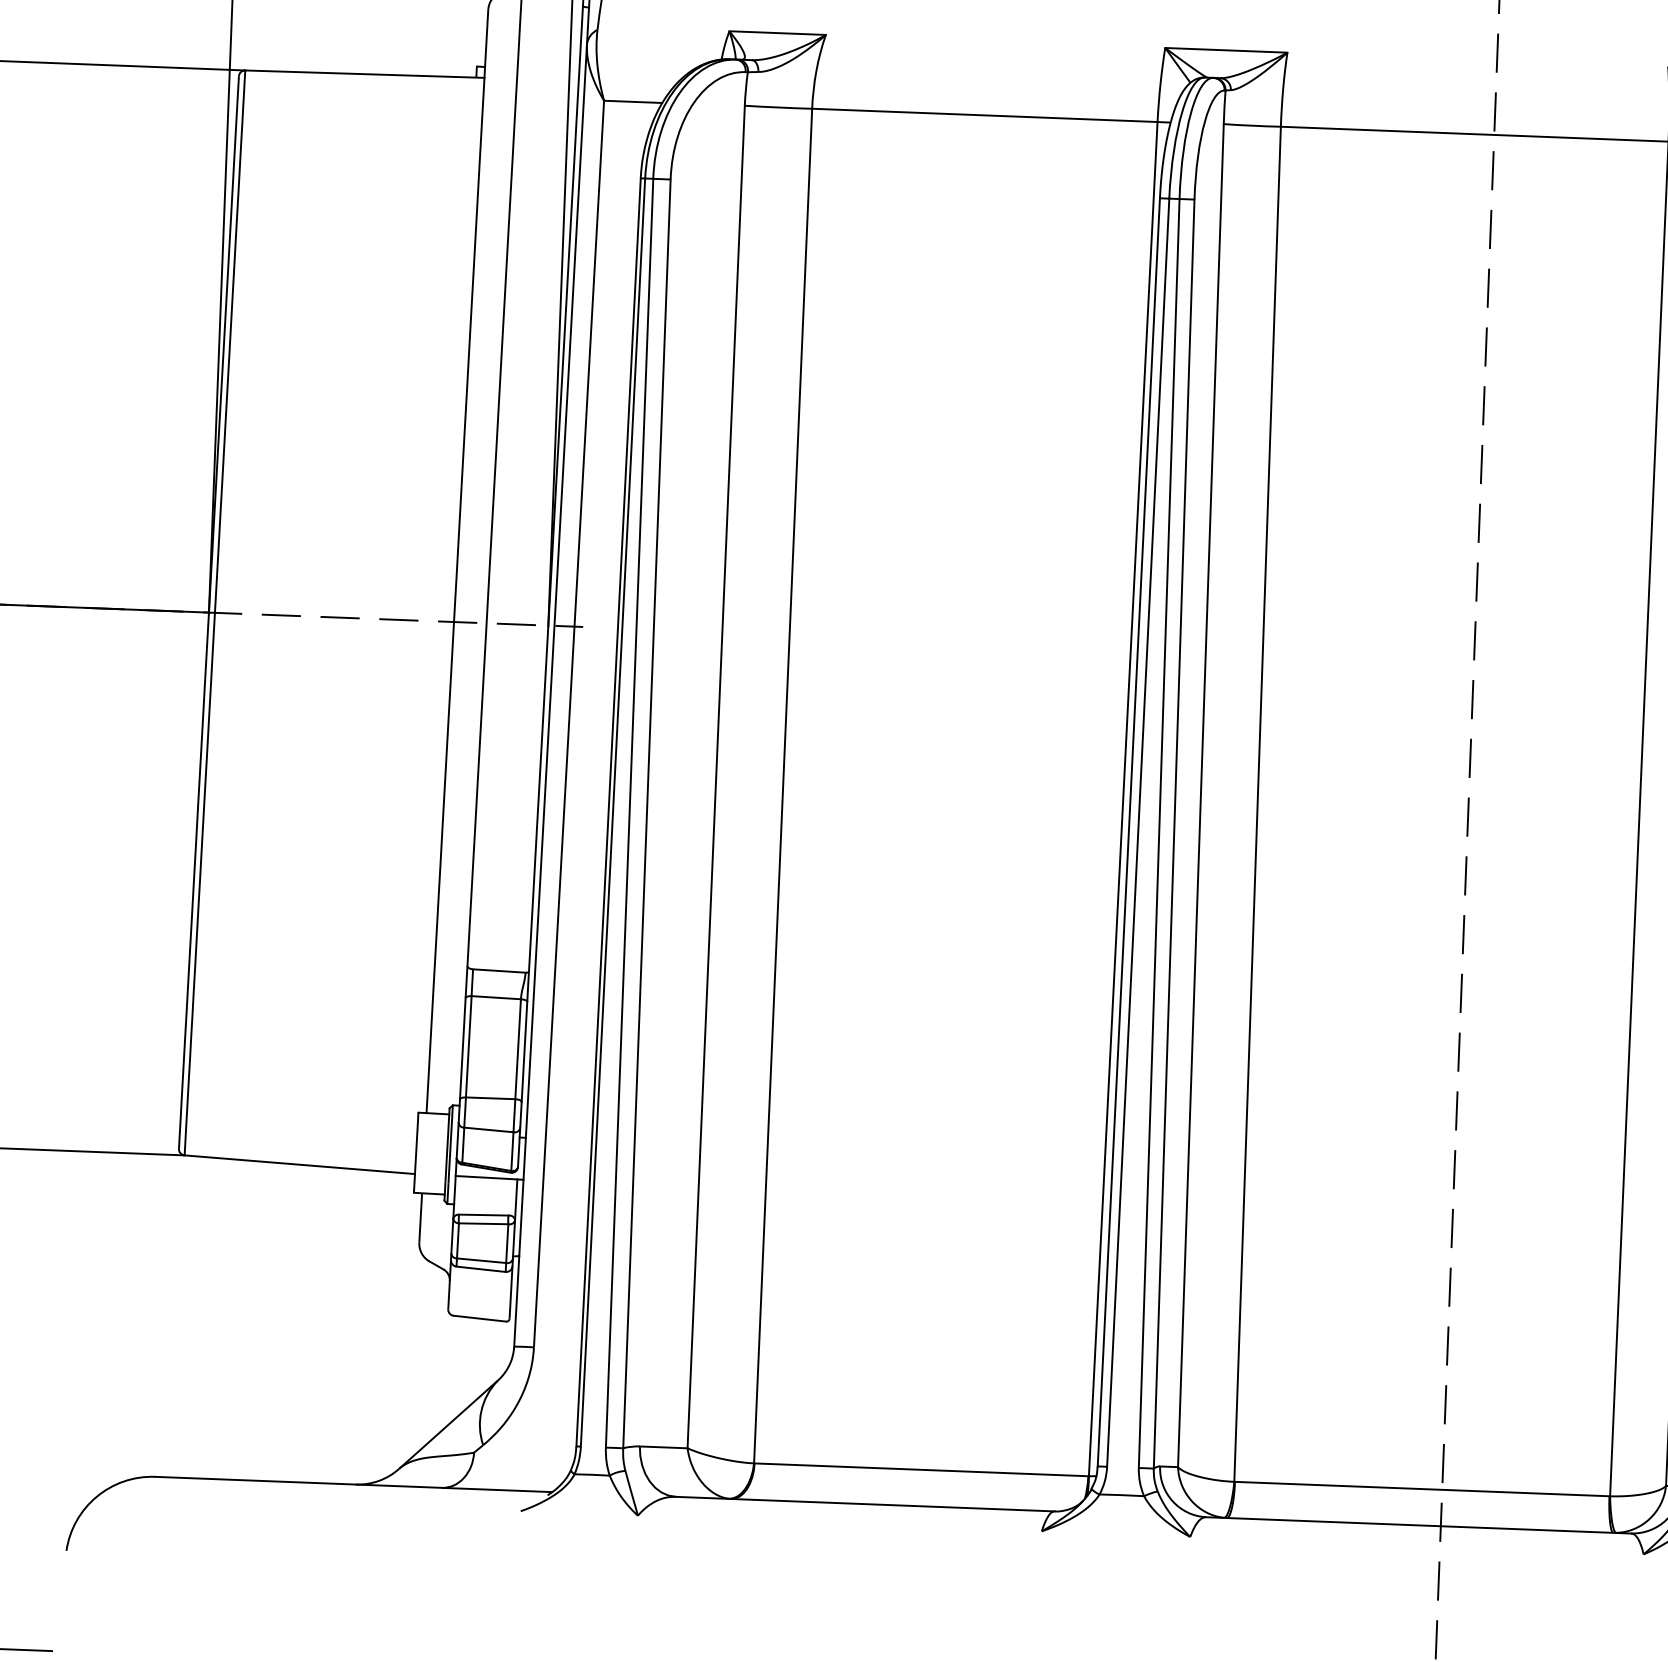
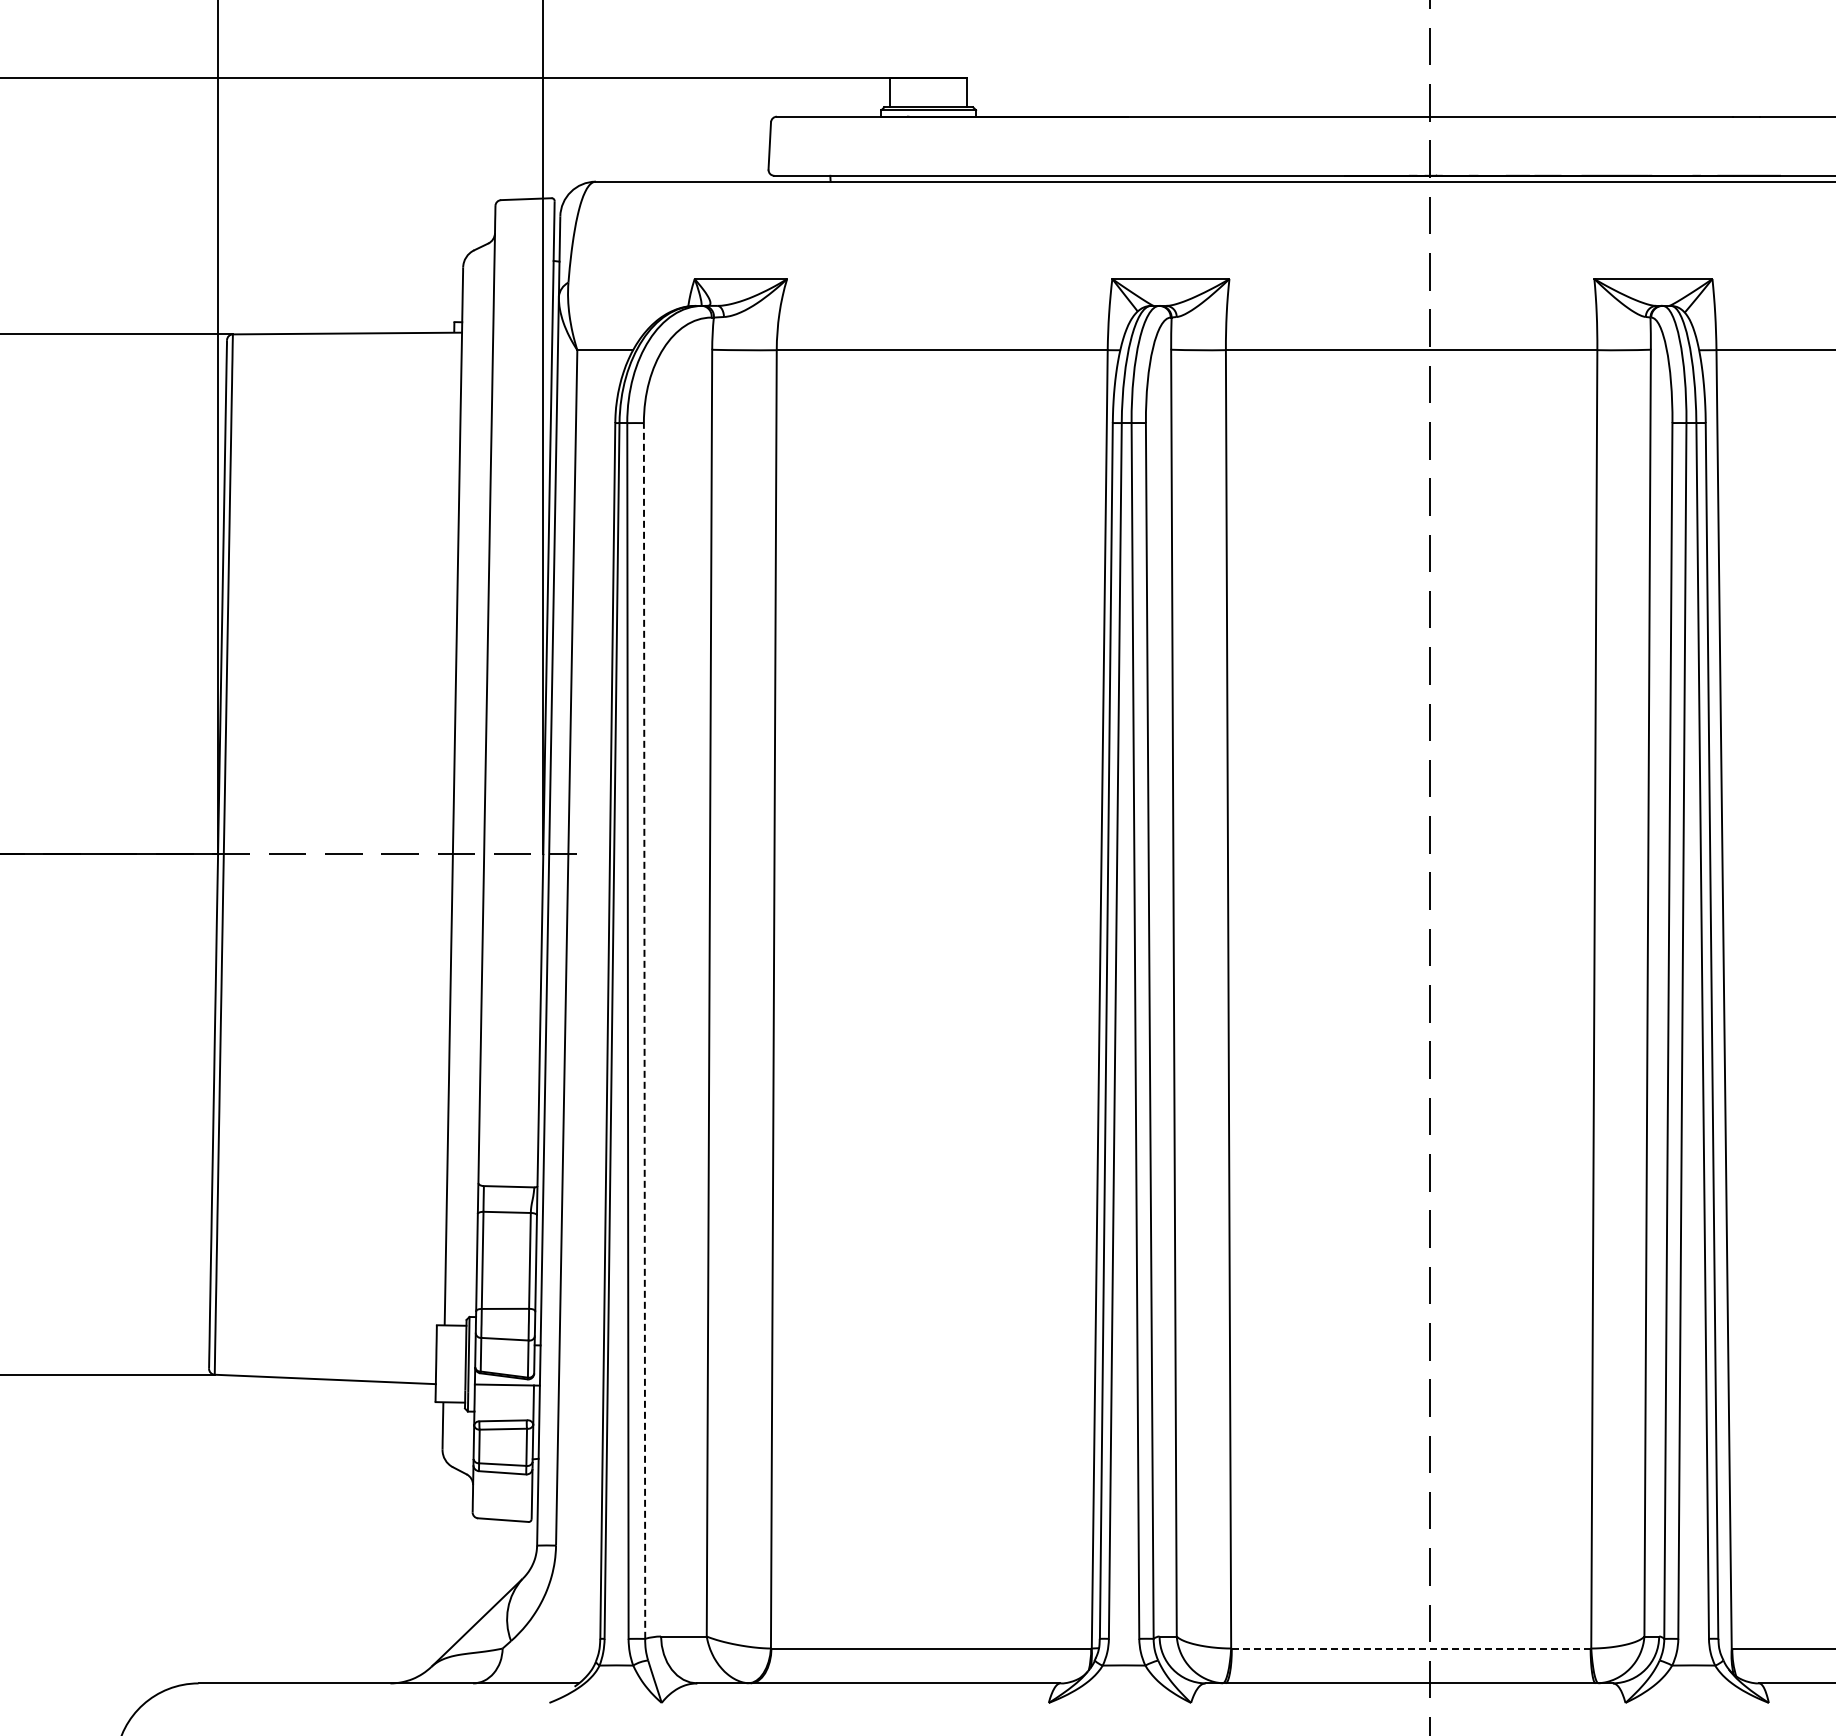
line: (646, 813) -> (644, 1030), solid -> dashed
line: (1421, 1489) -> (1410, 1648), solid -> dashed

